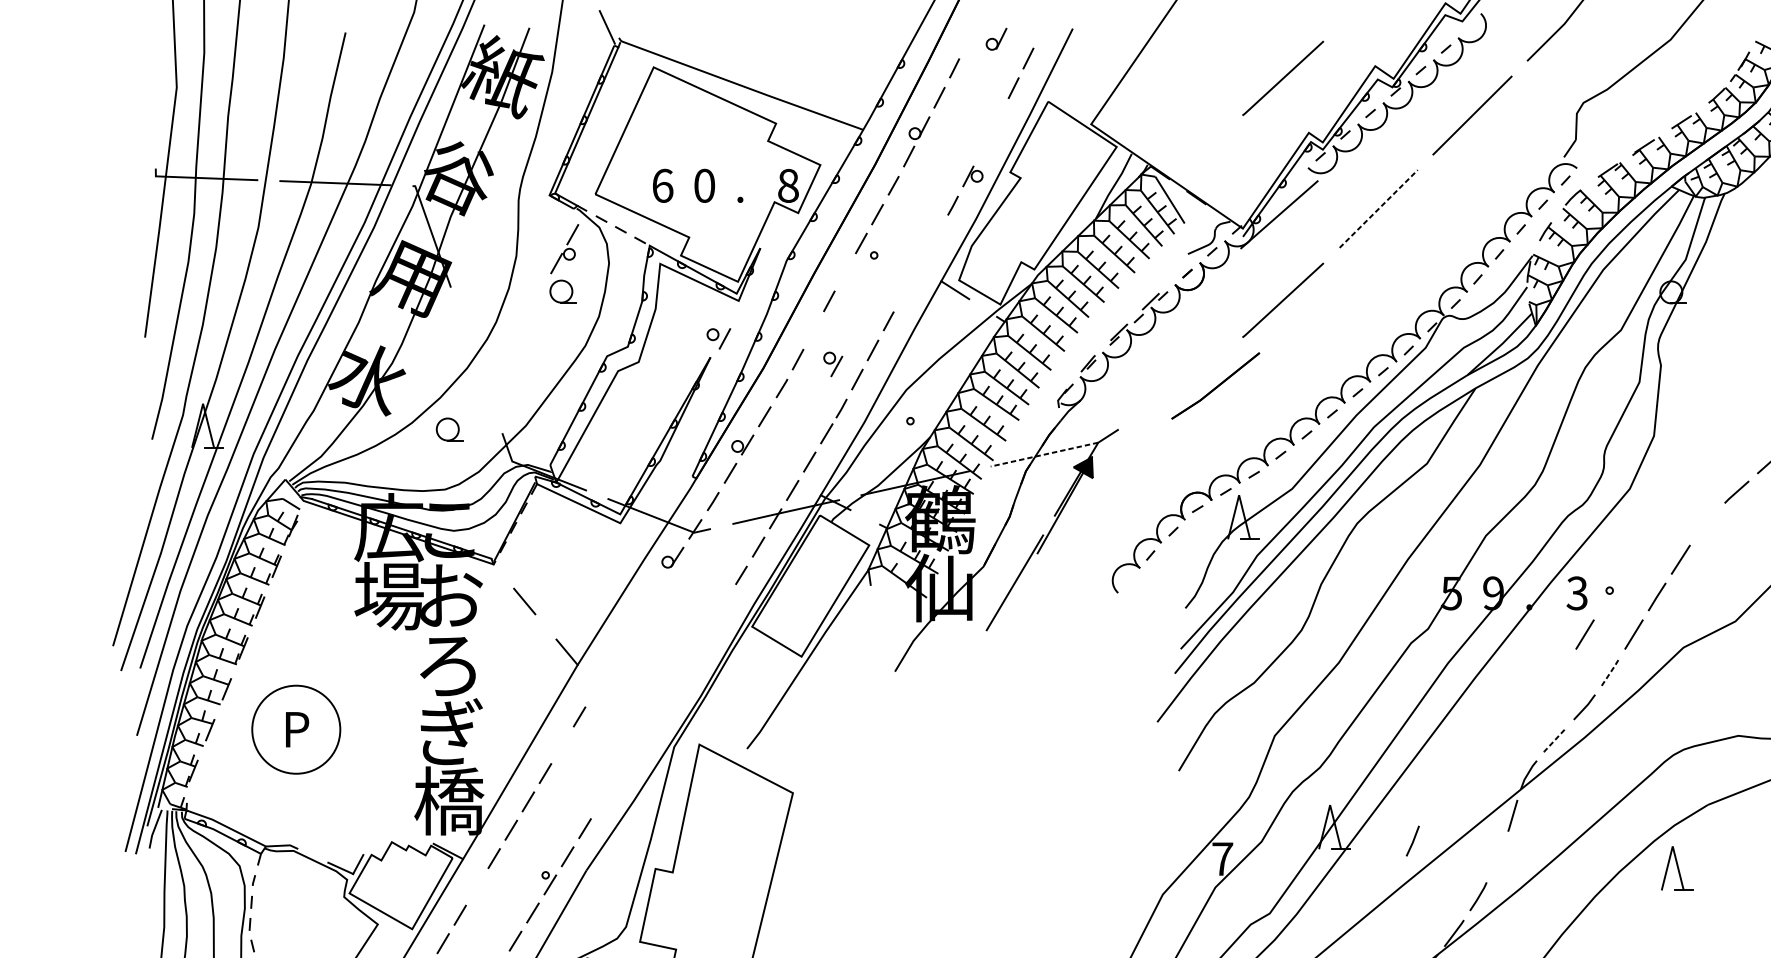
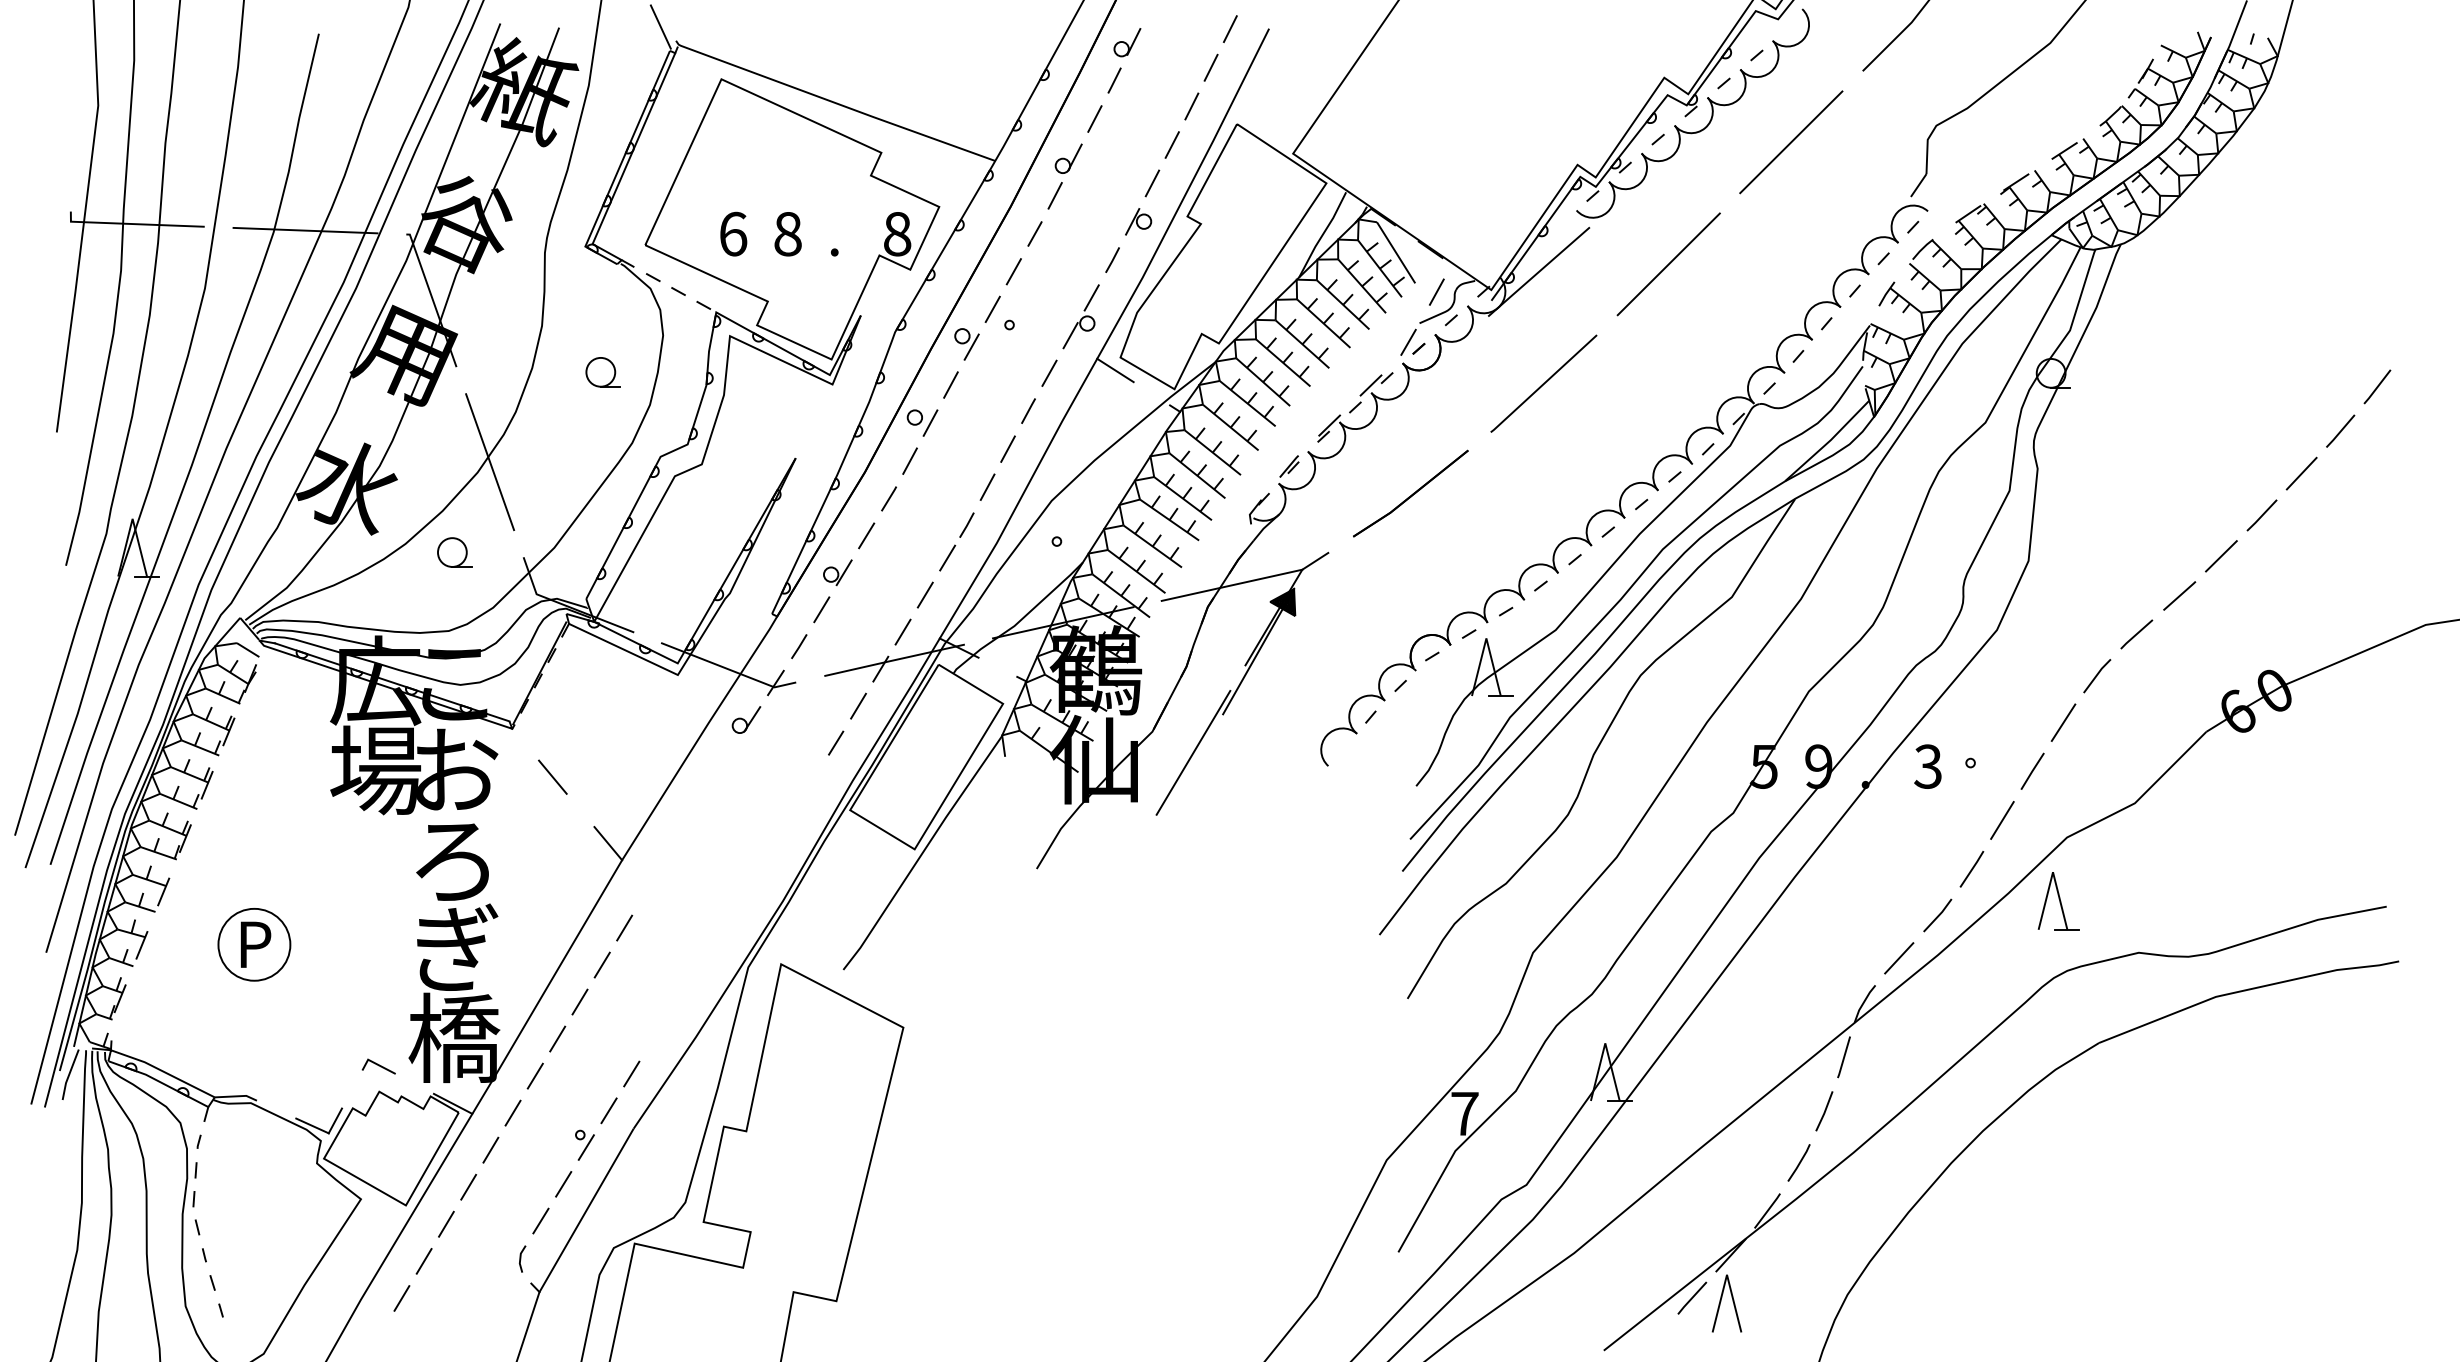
line: (1042, 29) -> (1229, 29), added
part: (996, 39) -> (1127, 42), moved
line: (1282, 78) -> (1543, 93), removed
line: (998, 117) -> (1171, 144), added
line: (983, 147) -> (1152, 183), added
text: (704, 185) -> (787, 233), 0 -> 8
line: (1379, 208) -> (1669, 263), dashed -> solid
line: (1200, 229) -> (1436, 291), added
part: (564, 248) -> (1080, 316), moved
line: (1179, 268) -> (1408, 341), added
line: (904, 291) -> (1049, 372), added
part: (718, 338) -> (922, 422), moved
line: (476, 360) -> (490, 462), added
part: (832, 364) -> (966, 344), moved
part: (1215, 385) -> (1410, 493), moved
line: (1044, 454) -> (1231, 585), dashed -> solid
line: (1706, 524) -> (2097, 676), added
line: (1585, 634) -> (1938, 820), removed
line: (1611, 671) -> (1972, 868), dashed -> solid
circle: (296, 729) -> (254, 944), size x0.62
line: (1555, 740) -> (1899, 958), dashed -> solid
line: (561, 744) -> (601, 964), added
line: (391, 822) -> (378, 1066), added
line: (1412, 841) -> (1824, 1111), moved
part: (1676, 868) -> (2058, 901), moved
line: (476, 886) -> (490, 1149), added

